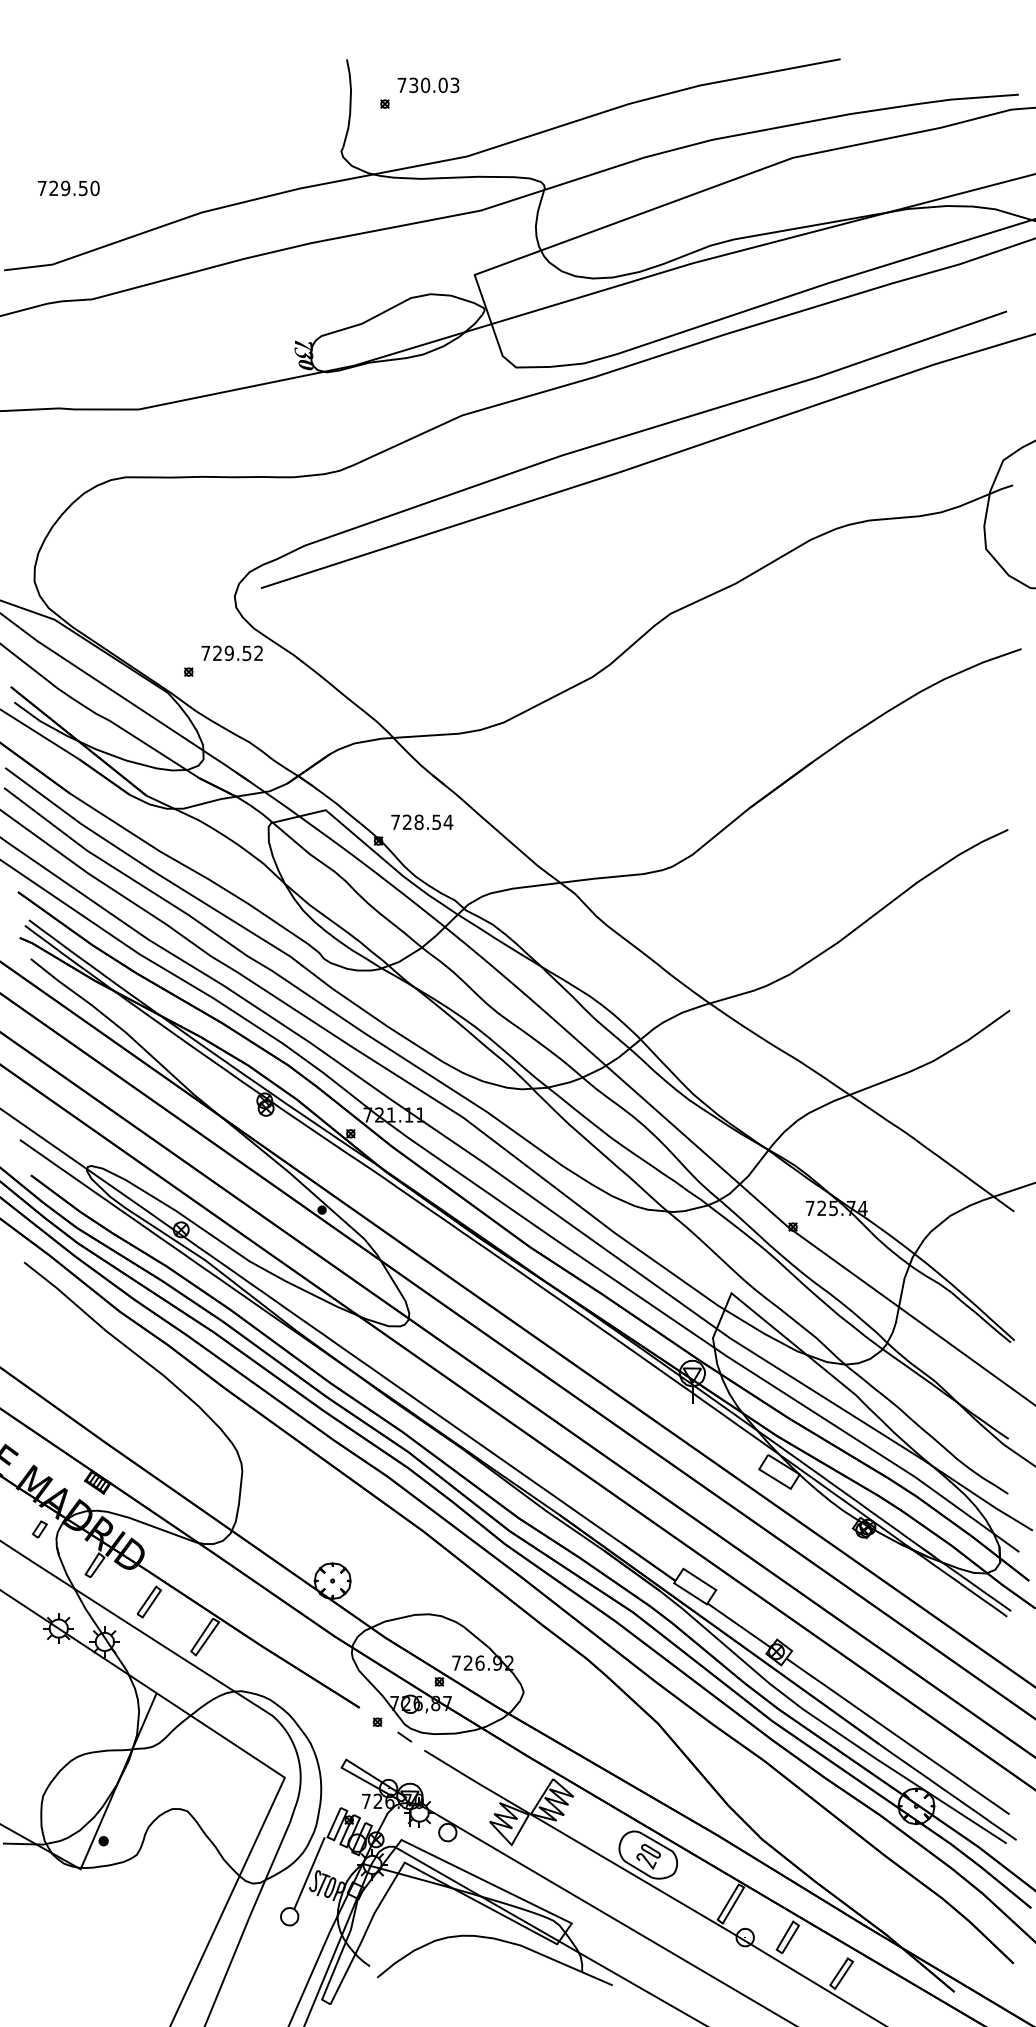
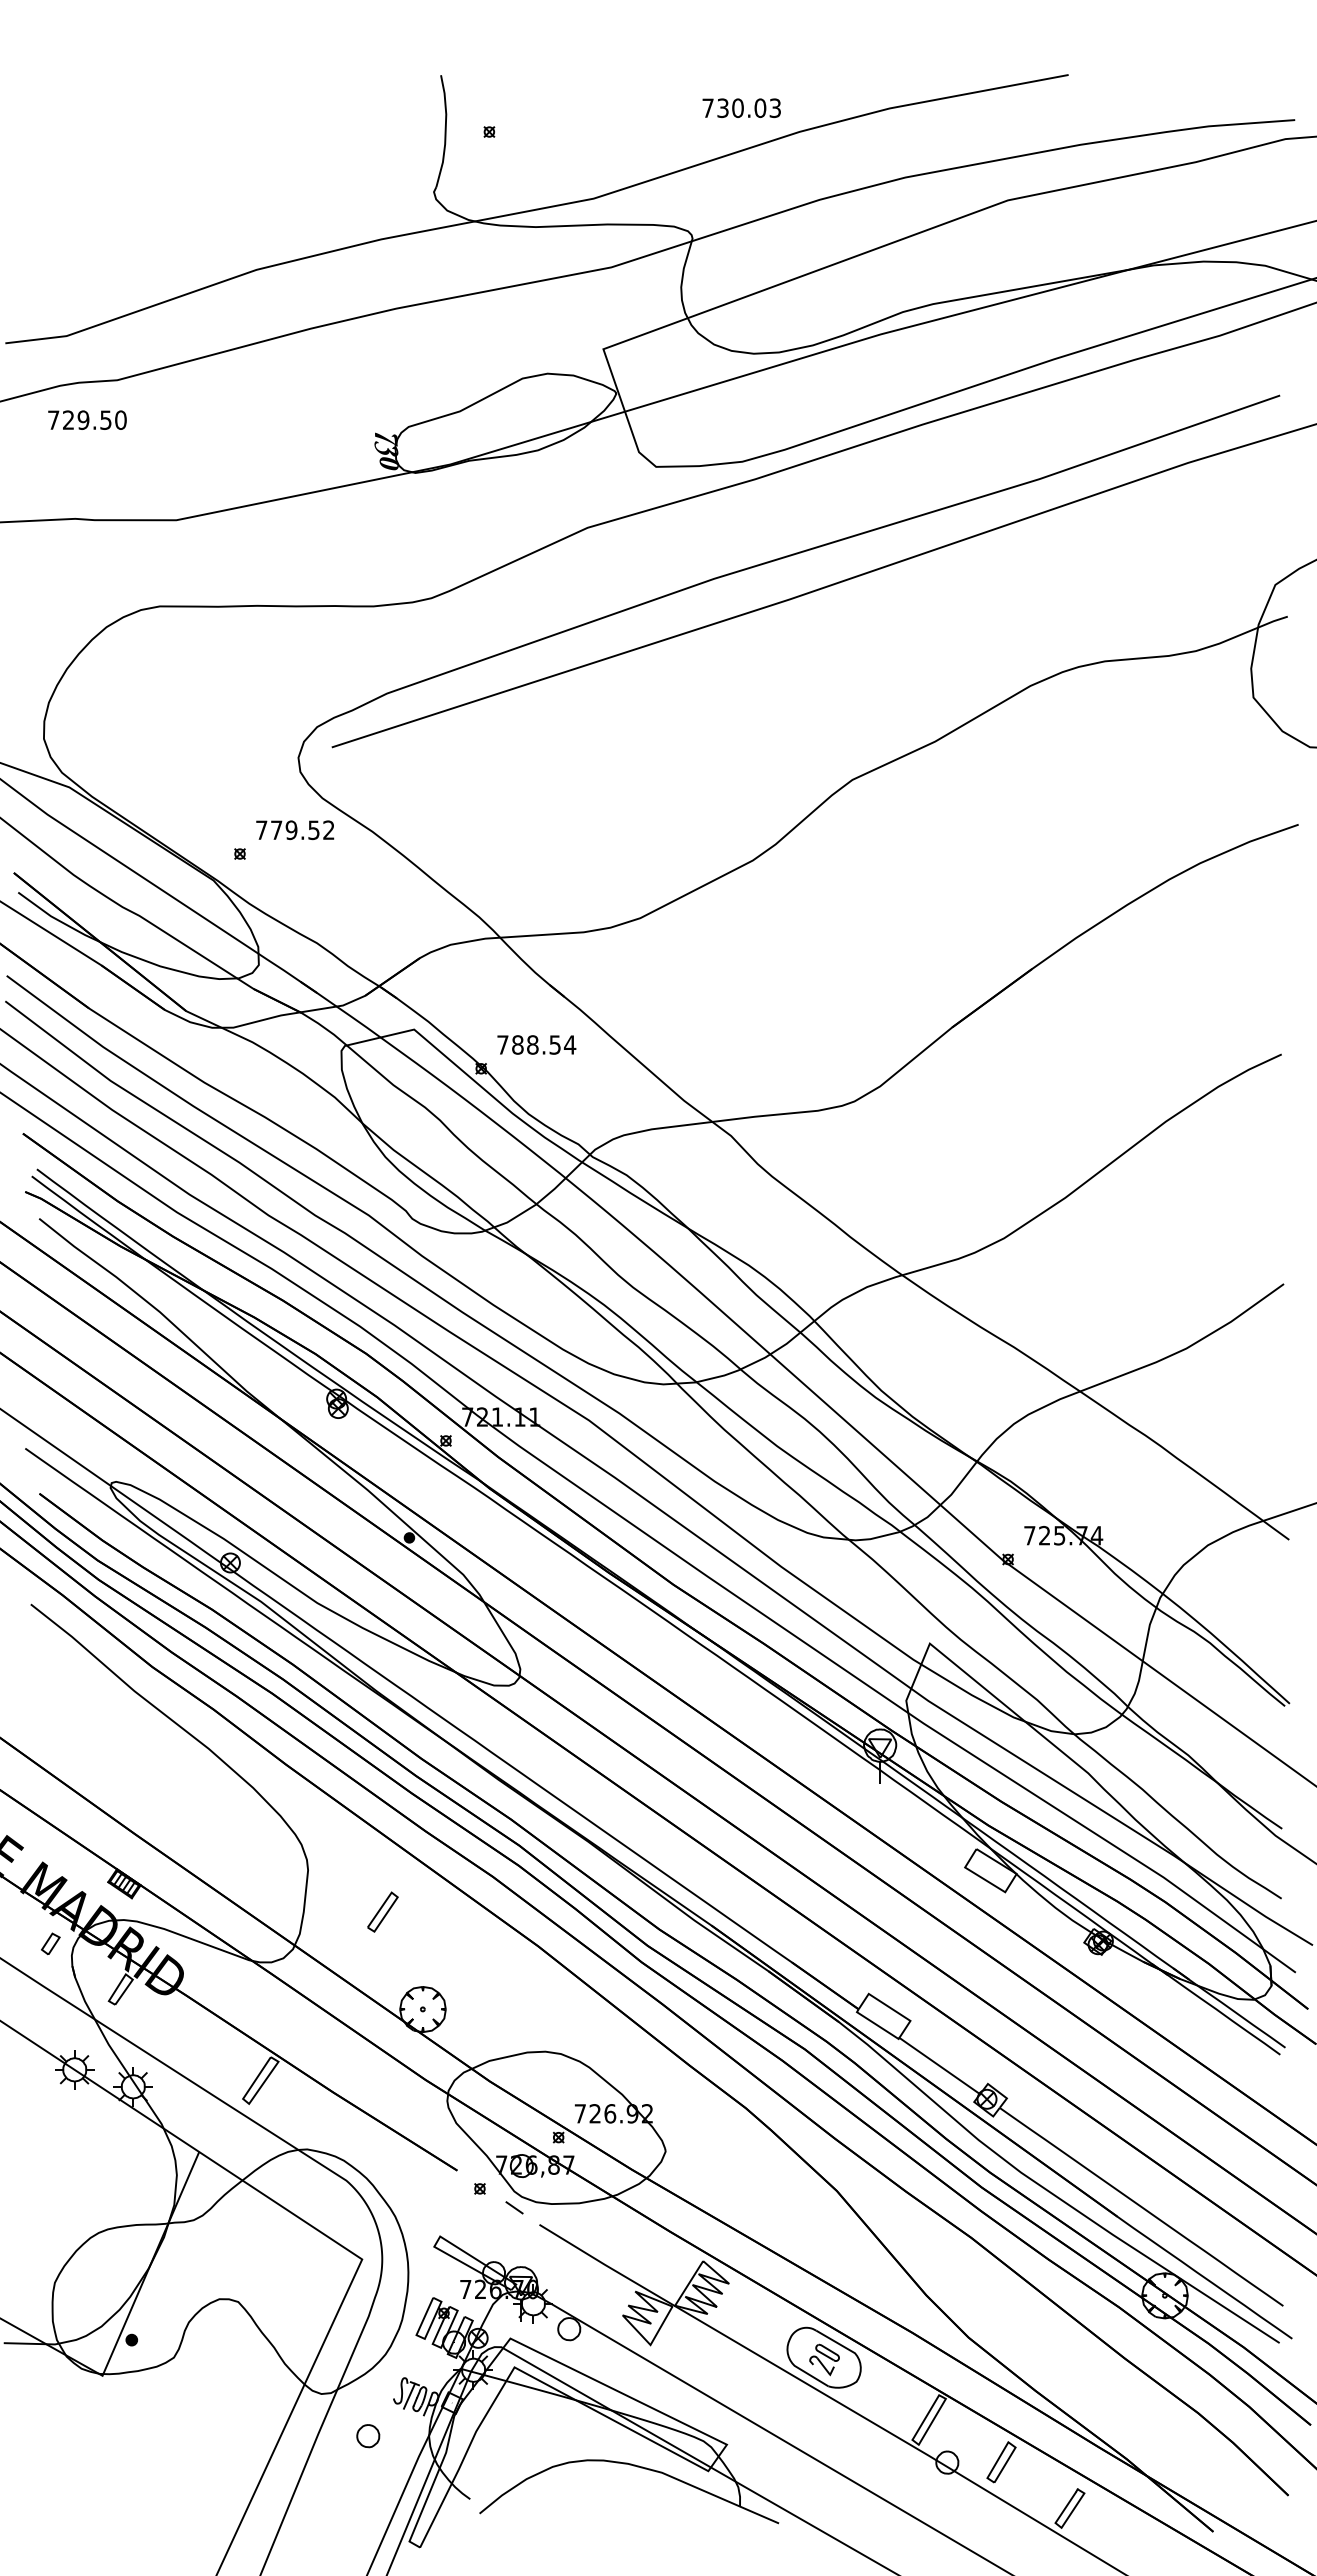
text: (428, 85) -> (741, 108), moved
text: (68, 187) -> (87, 419), moved
text: (217, 652) -> (276, 829), 729.52 -> 779.52
text: (407, 821) -> (517, 1044), 728.54 -> 788.54
part: (149, 1601) -> (382, 1911), moved
line: (309, 1872) -> (393, 2380), removed

